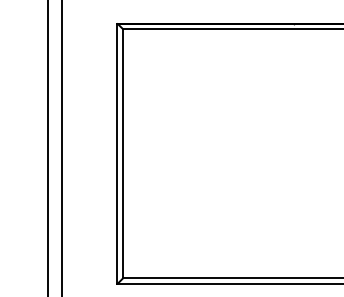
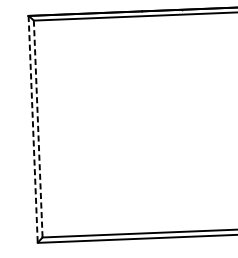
line: (123, 153) -> (38, 128), solid -> dashed
line: (117, 154) -> (33, 129), solid -> dashed

